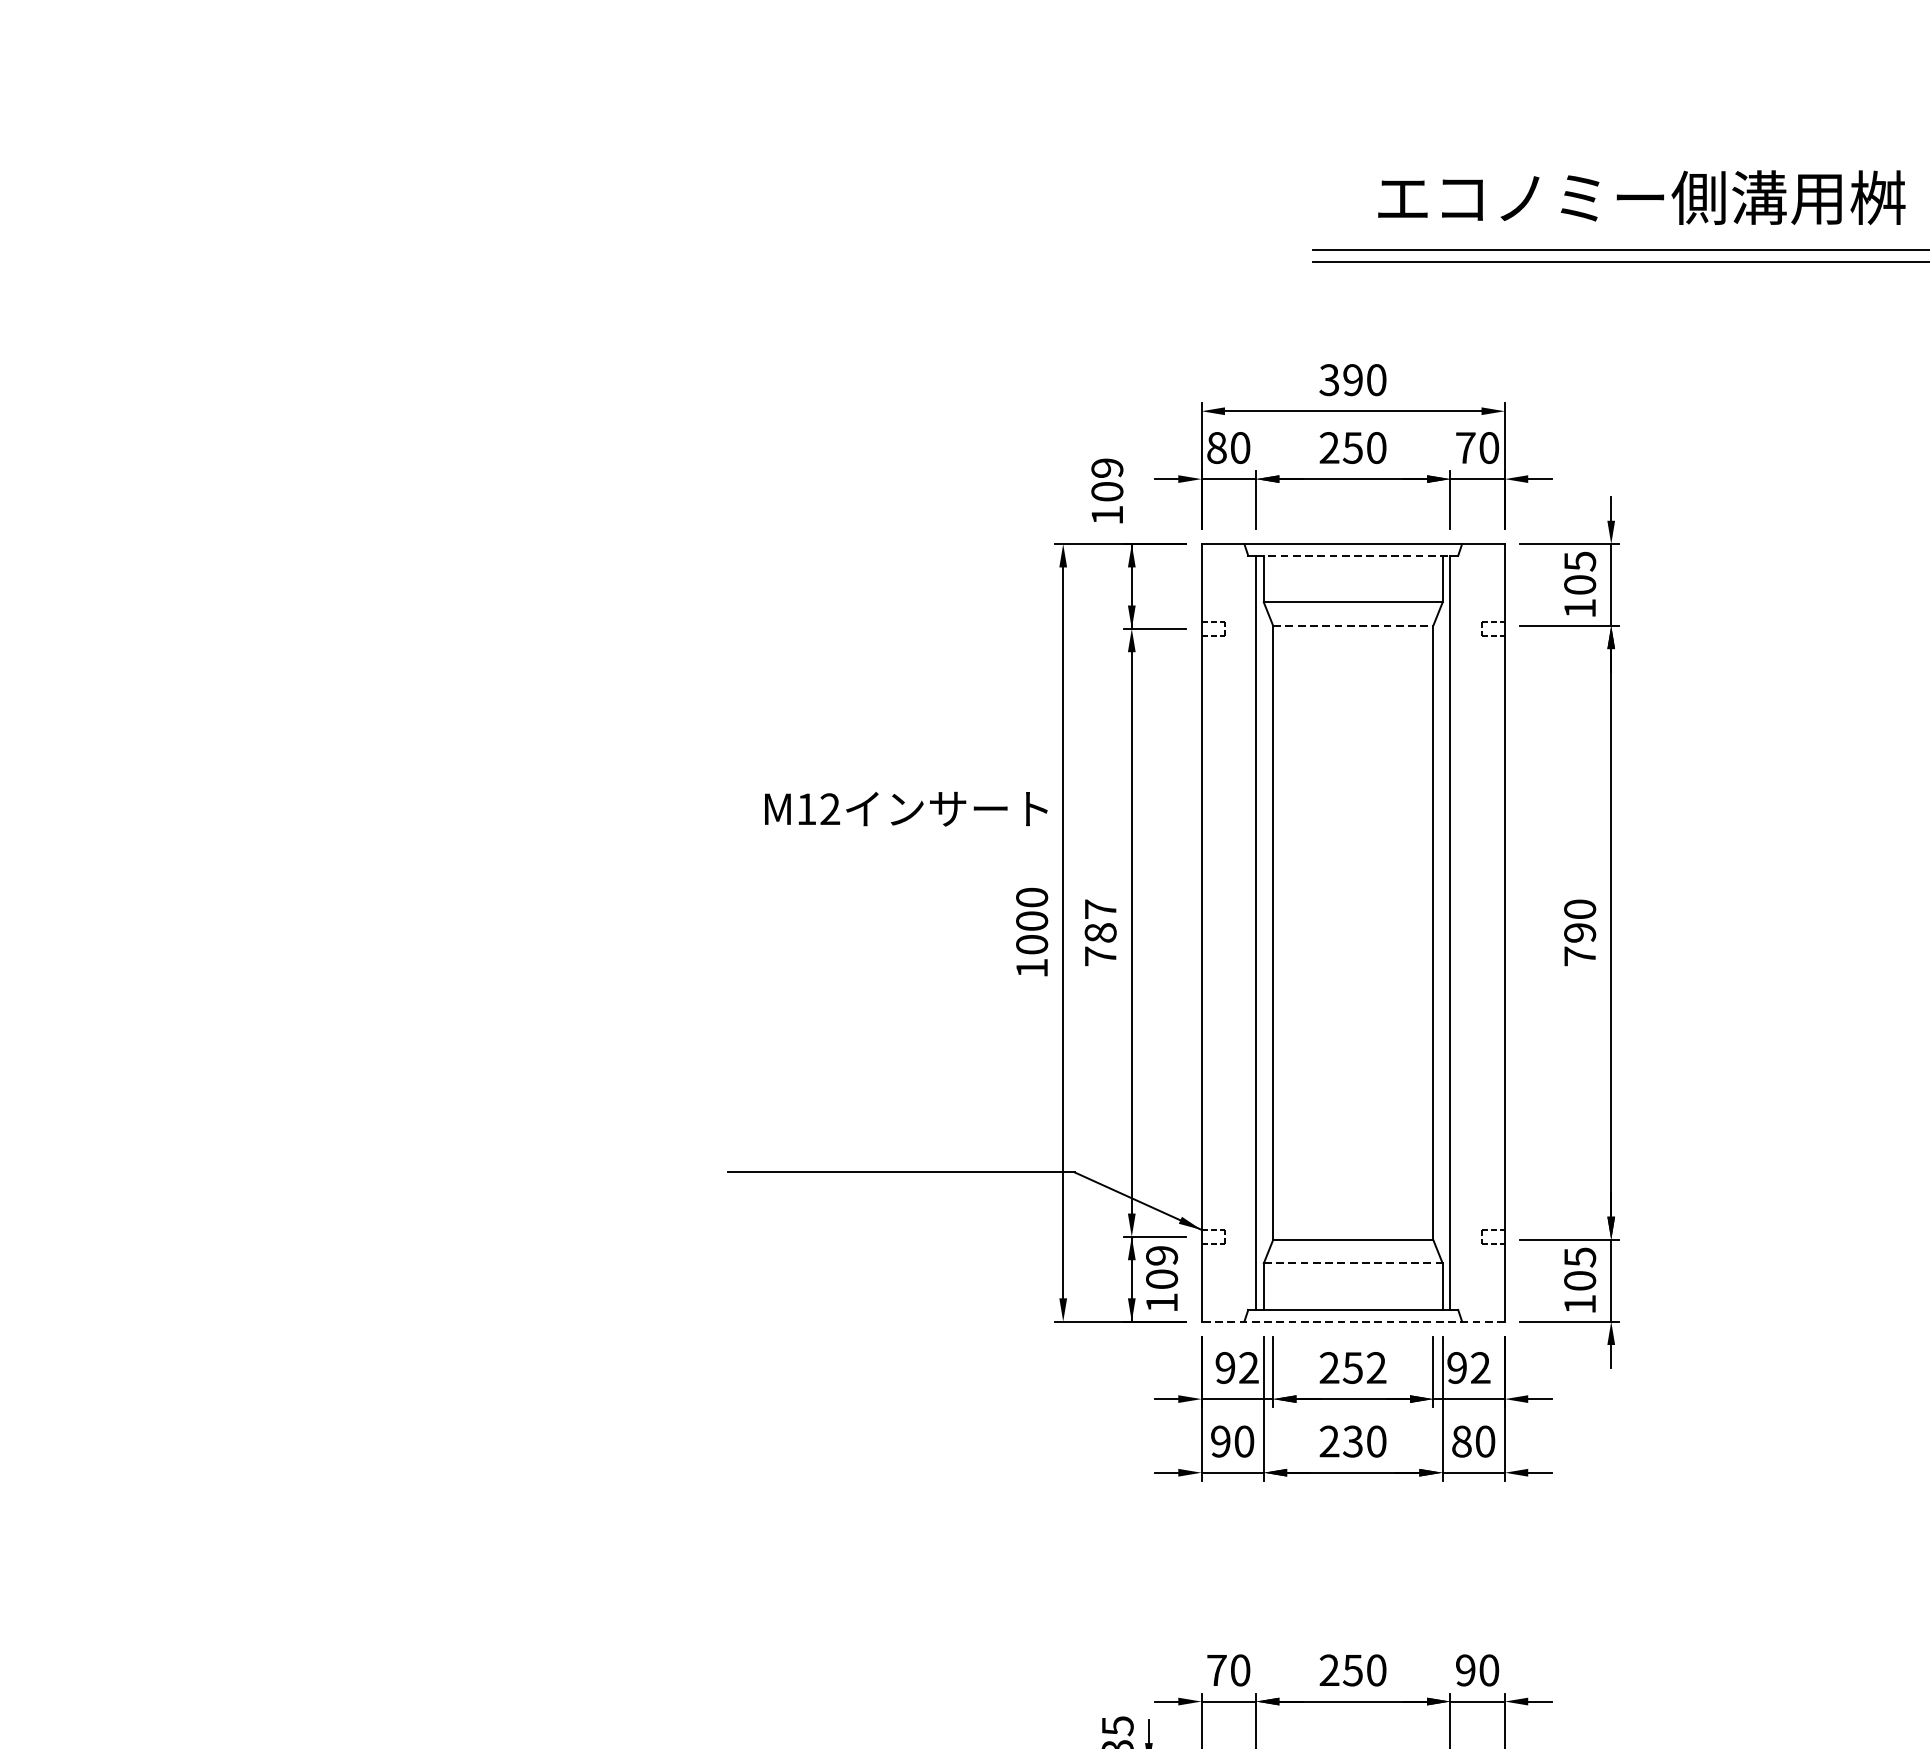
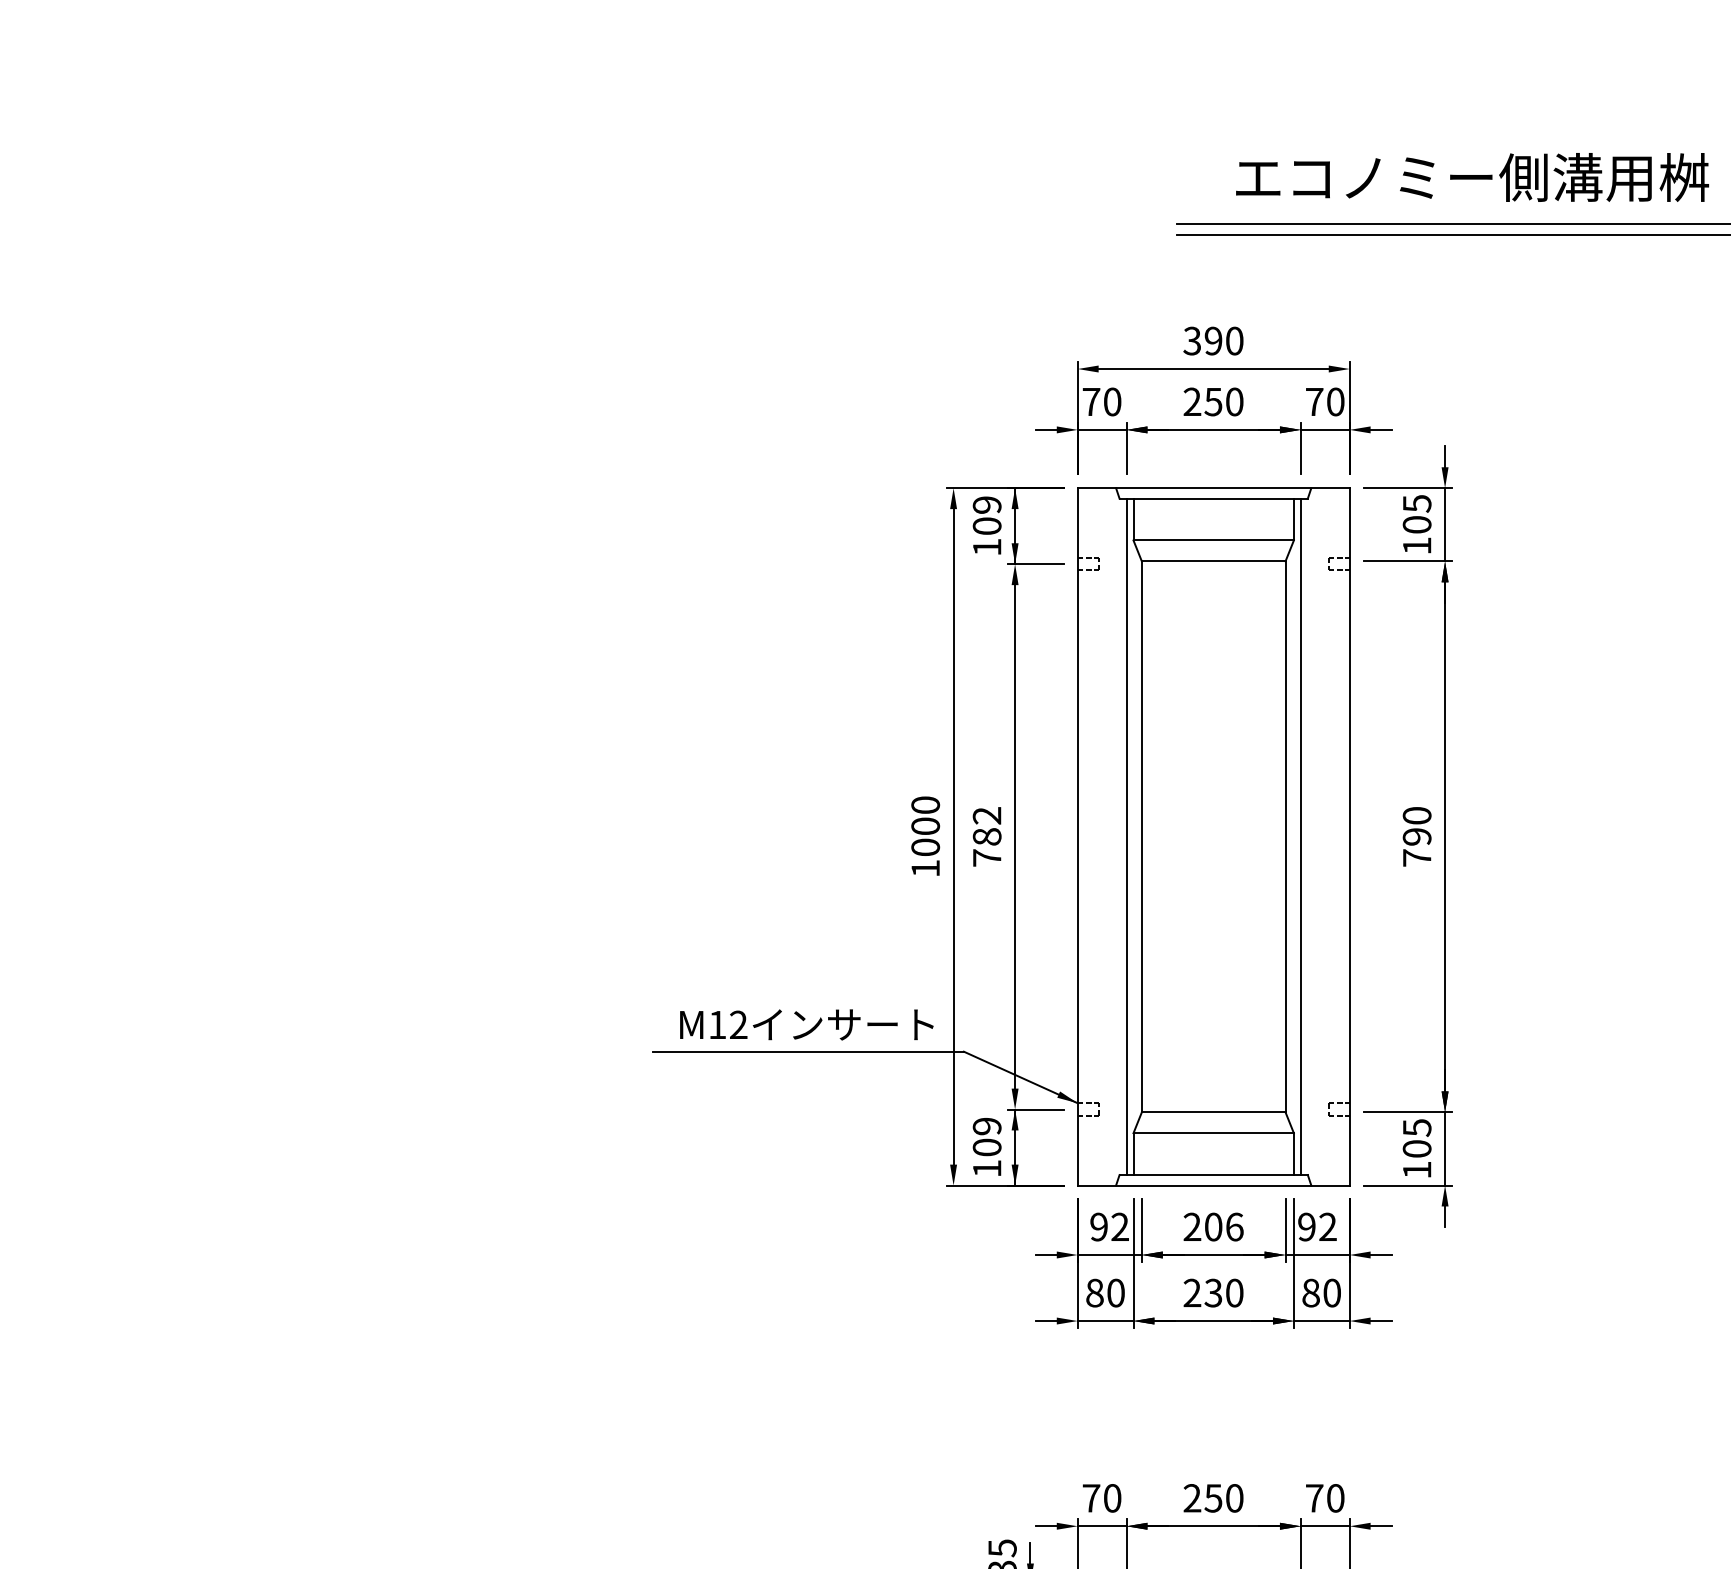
text: (1216, 447) -> (1091, 401), 80 -> 70
text: (1106, 490) -> (986, 525), moved
line: (1354, 555) -> (1214, 498), dashed -> solid
line: (1353, 625) -> (1213, 561), dashed -> solid
text: (905, 808) -> (806, 1024), moved
text: (1099, 909) -> (986, 815), 787 -> 782
line: (1354, 1263) -> (1214, 1133), dashed -> solid
text: (1161, 1278) -> (986, 1146), moved
line: (1353, 1321) -> (1213, 1185), dashed -> solid
text: (1364, 1367) -> (1223, 1226), 252 -> 206
text: (1220, 1440) -> (1094, 1292), 90 -> 80
text: (1465, 1670) -> (1314, 1498), 90 -> 70

